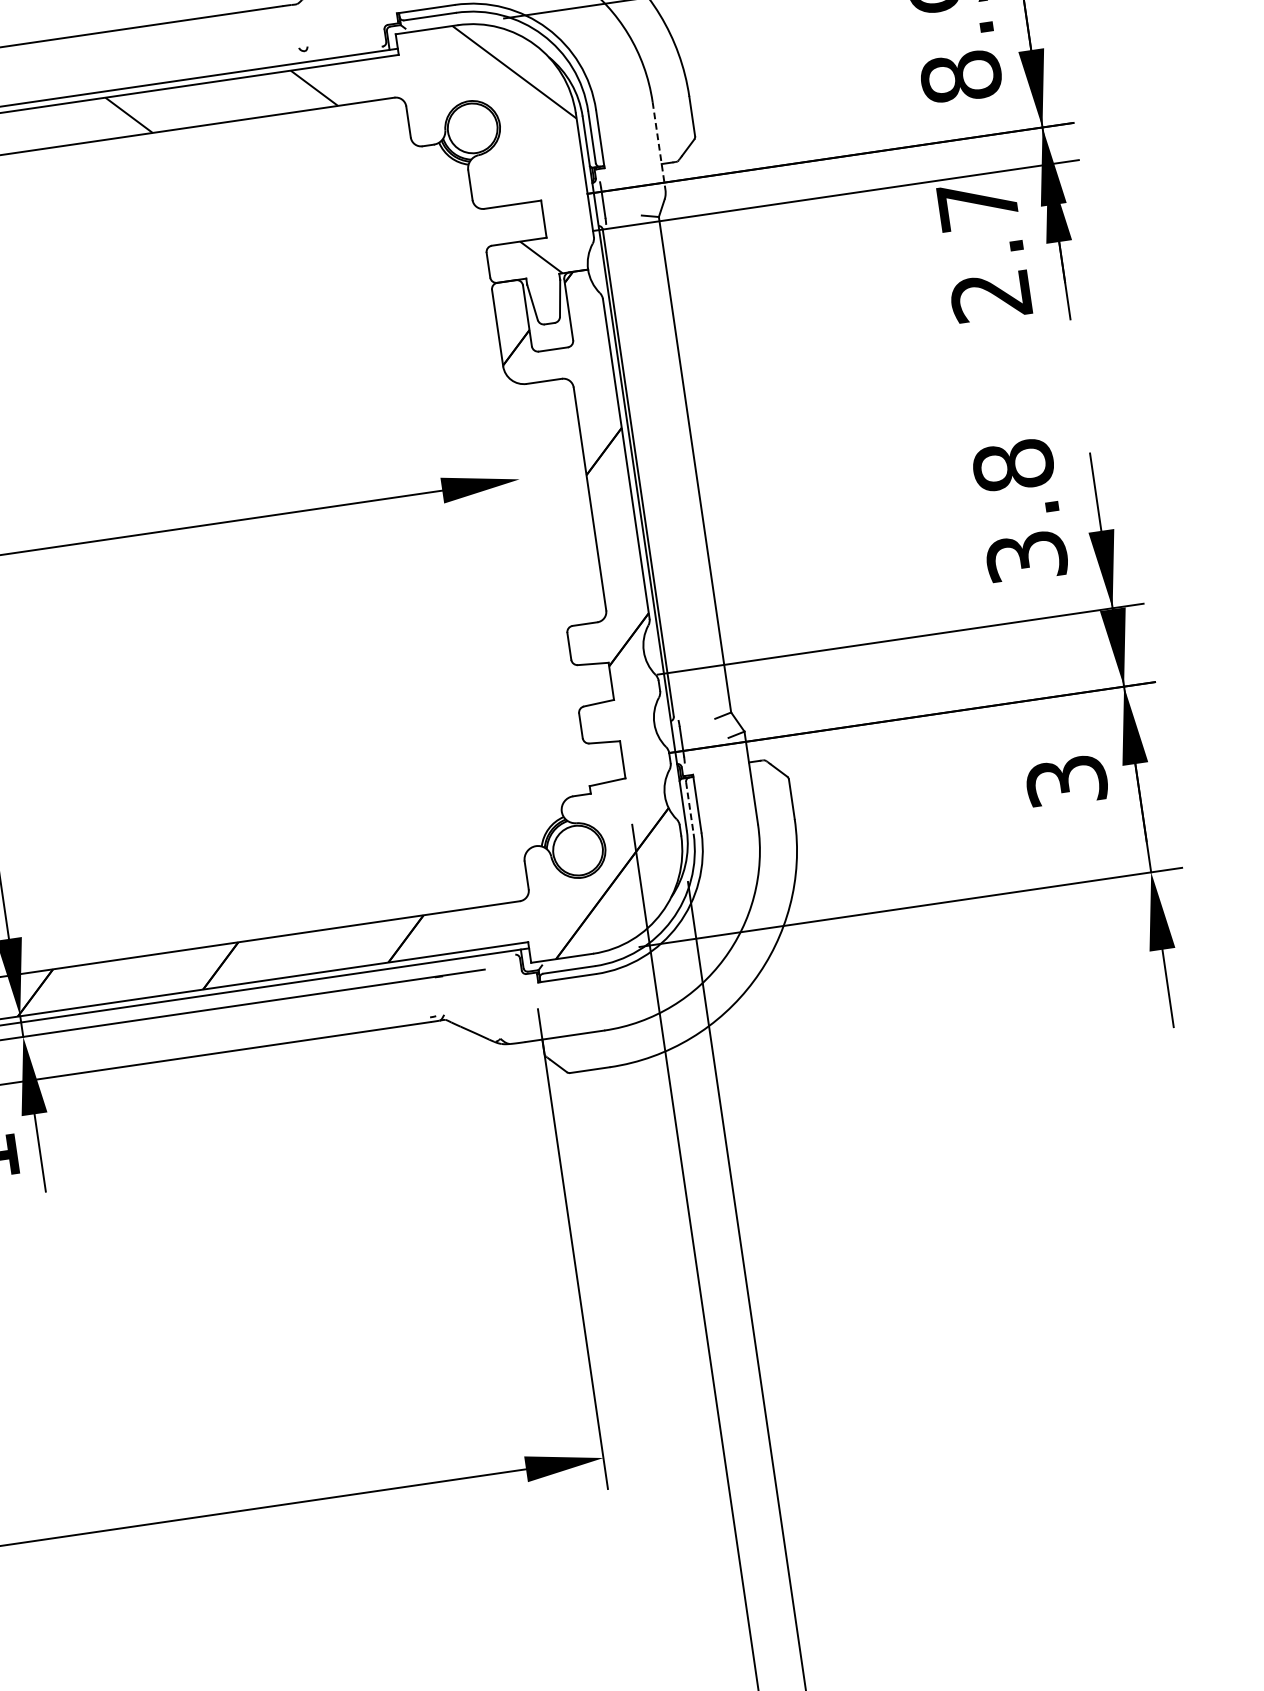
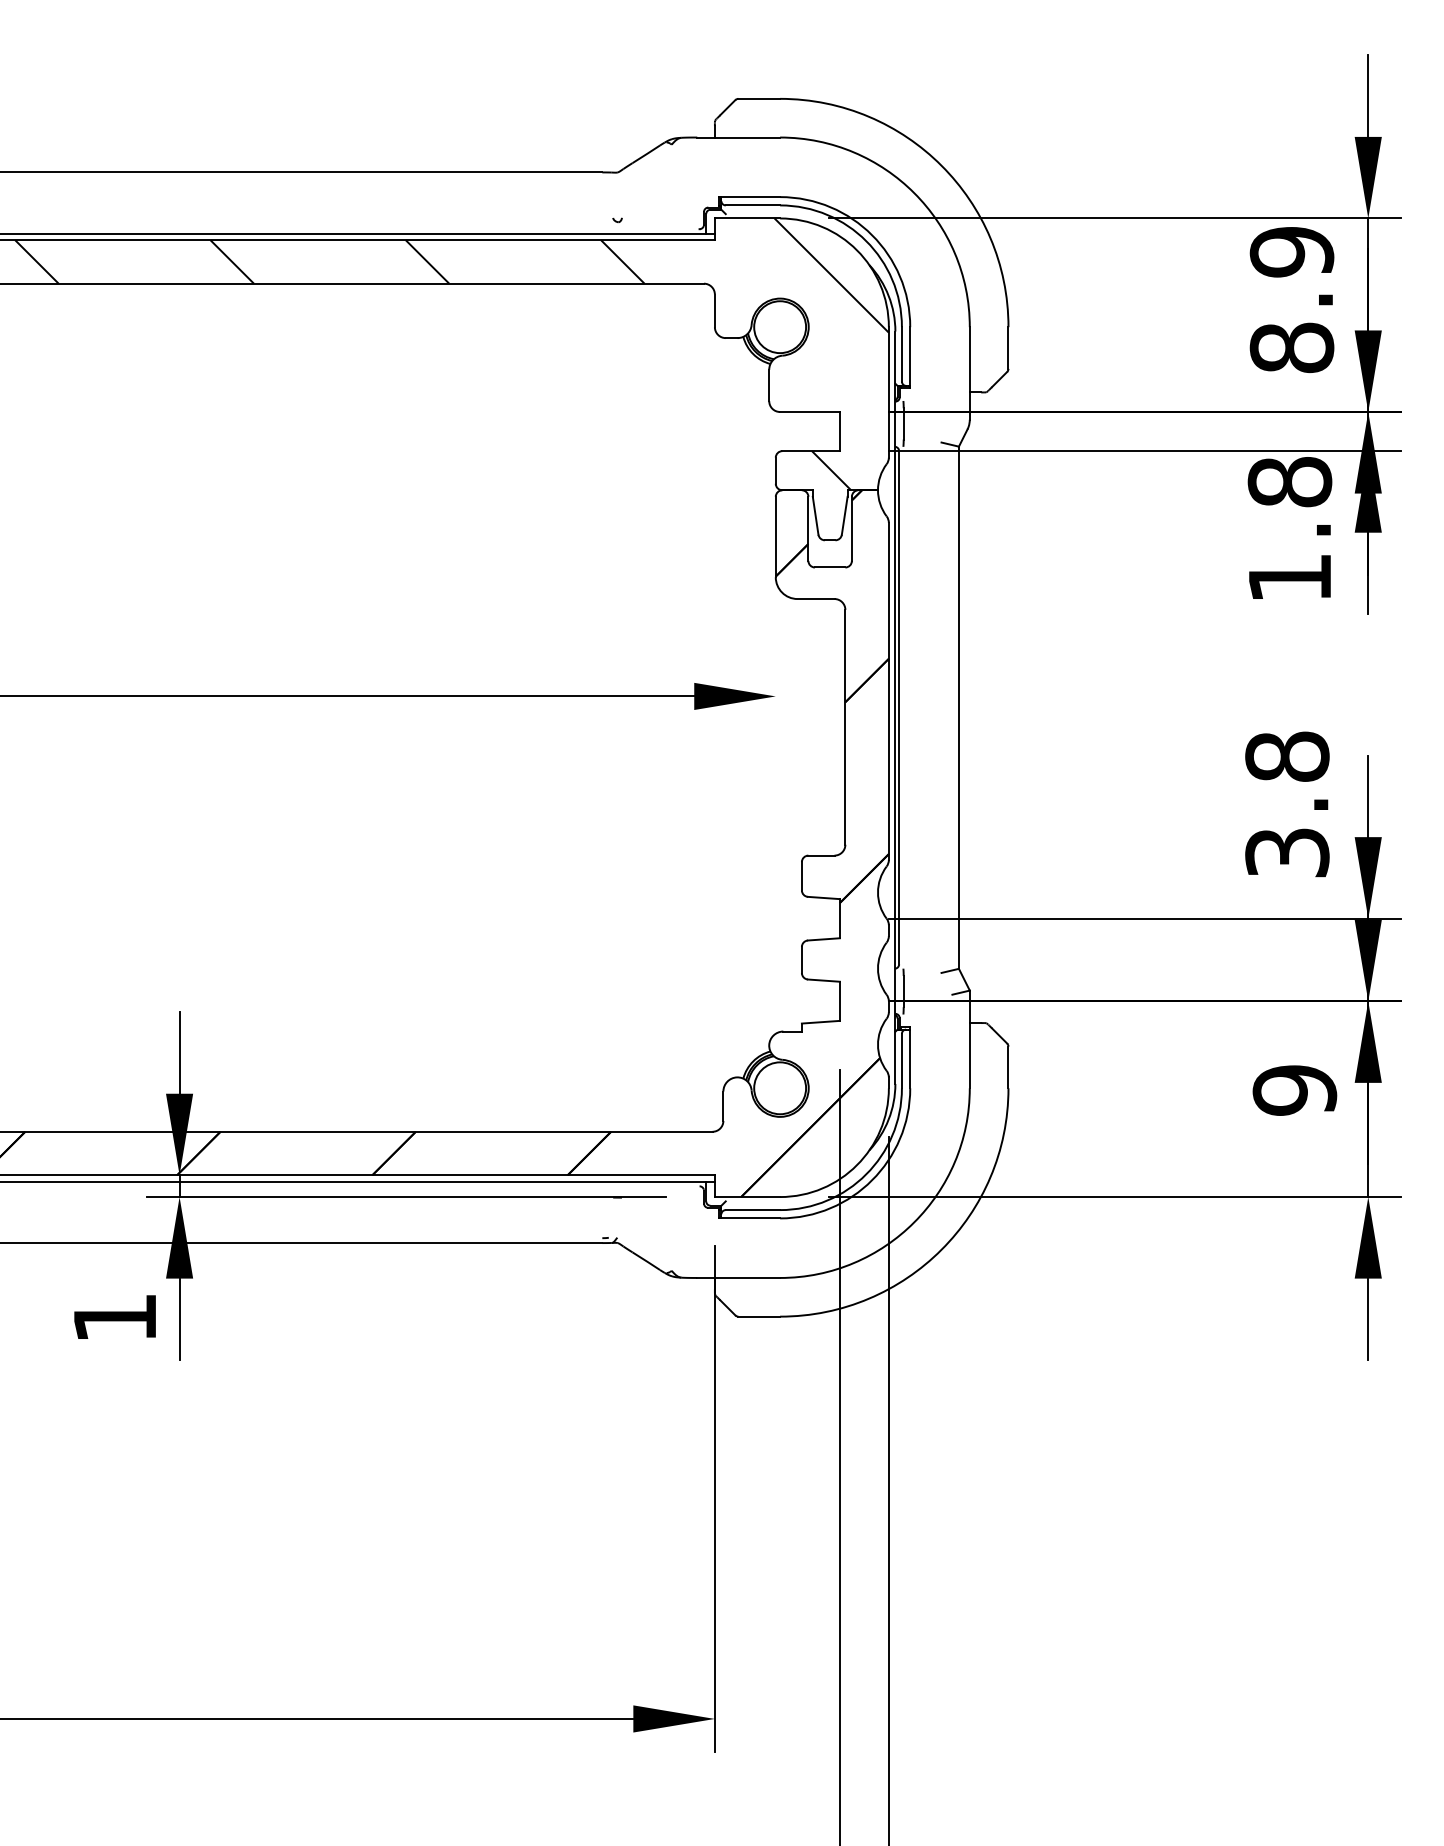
line: (658, 146) -> (969, 373), dashed -> solid
text: (984, 249) -> (1289, 529), 2.7 -> 1.8
text: (1066, 781) -> (1294, 1090), 3 -> 9
line: (689, 808) -> (901, 1061), dashed -> solid

